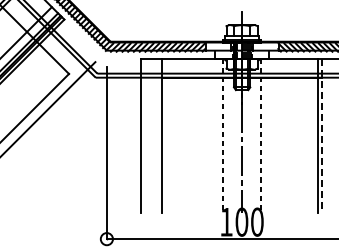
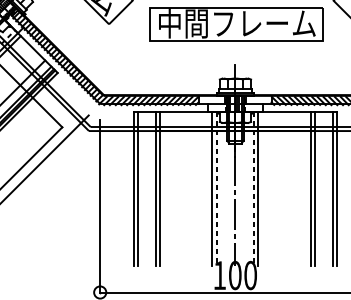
line: (144, 136) -> (137, 189), added
line: (166, 136) -> (159, 189), added
line: (219, 136) -> (212, 189), added
line: (265, 136) -> (258, 189), added
line: (322, 136) -> (315, 189), dashed -> solid

